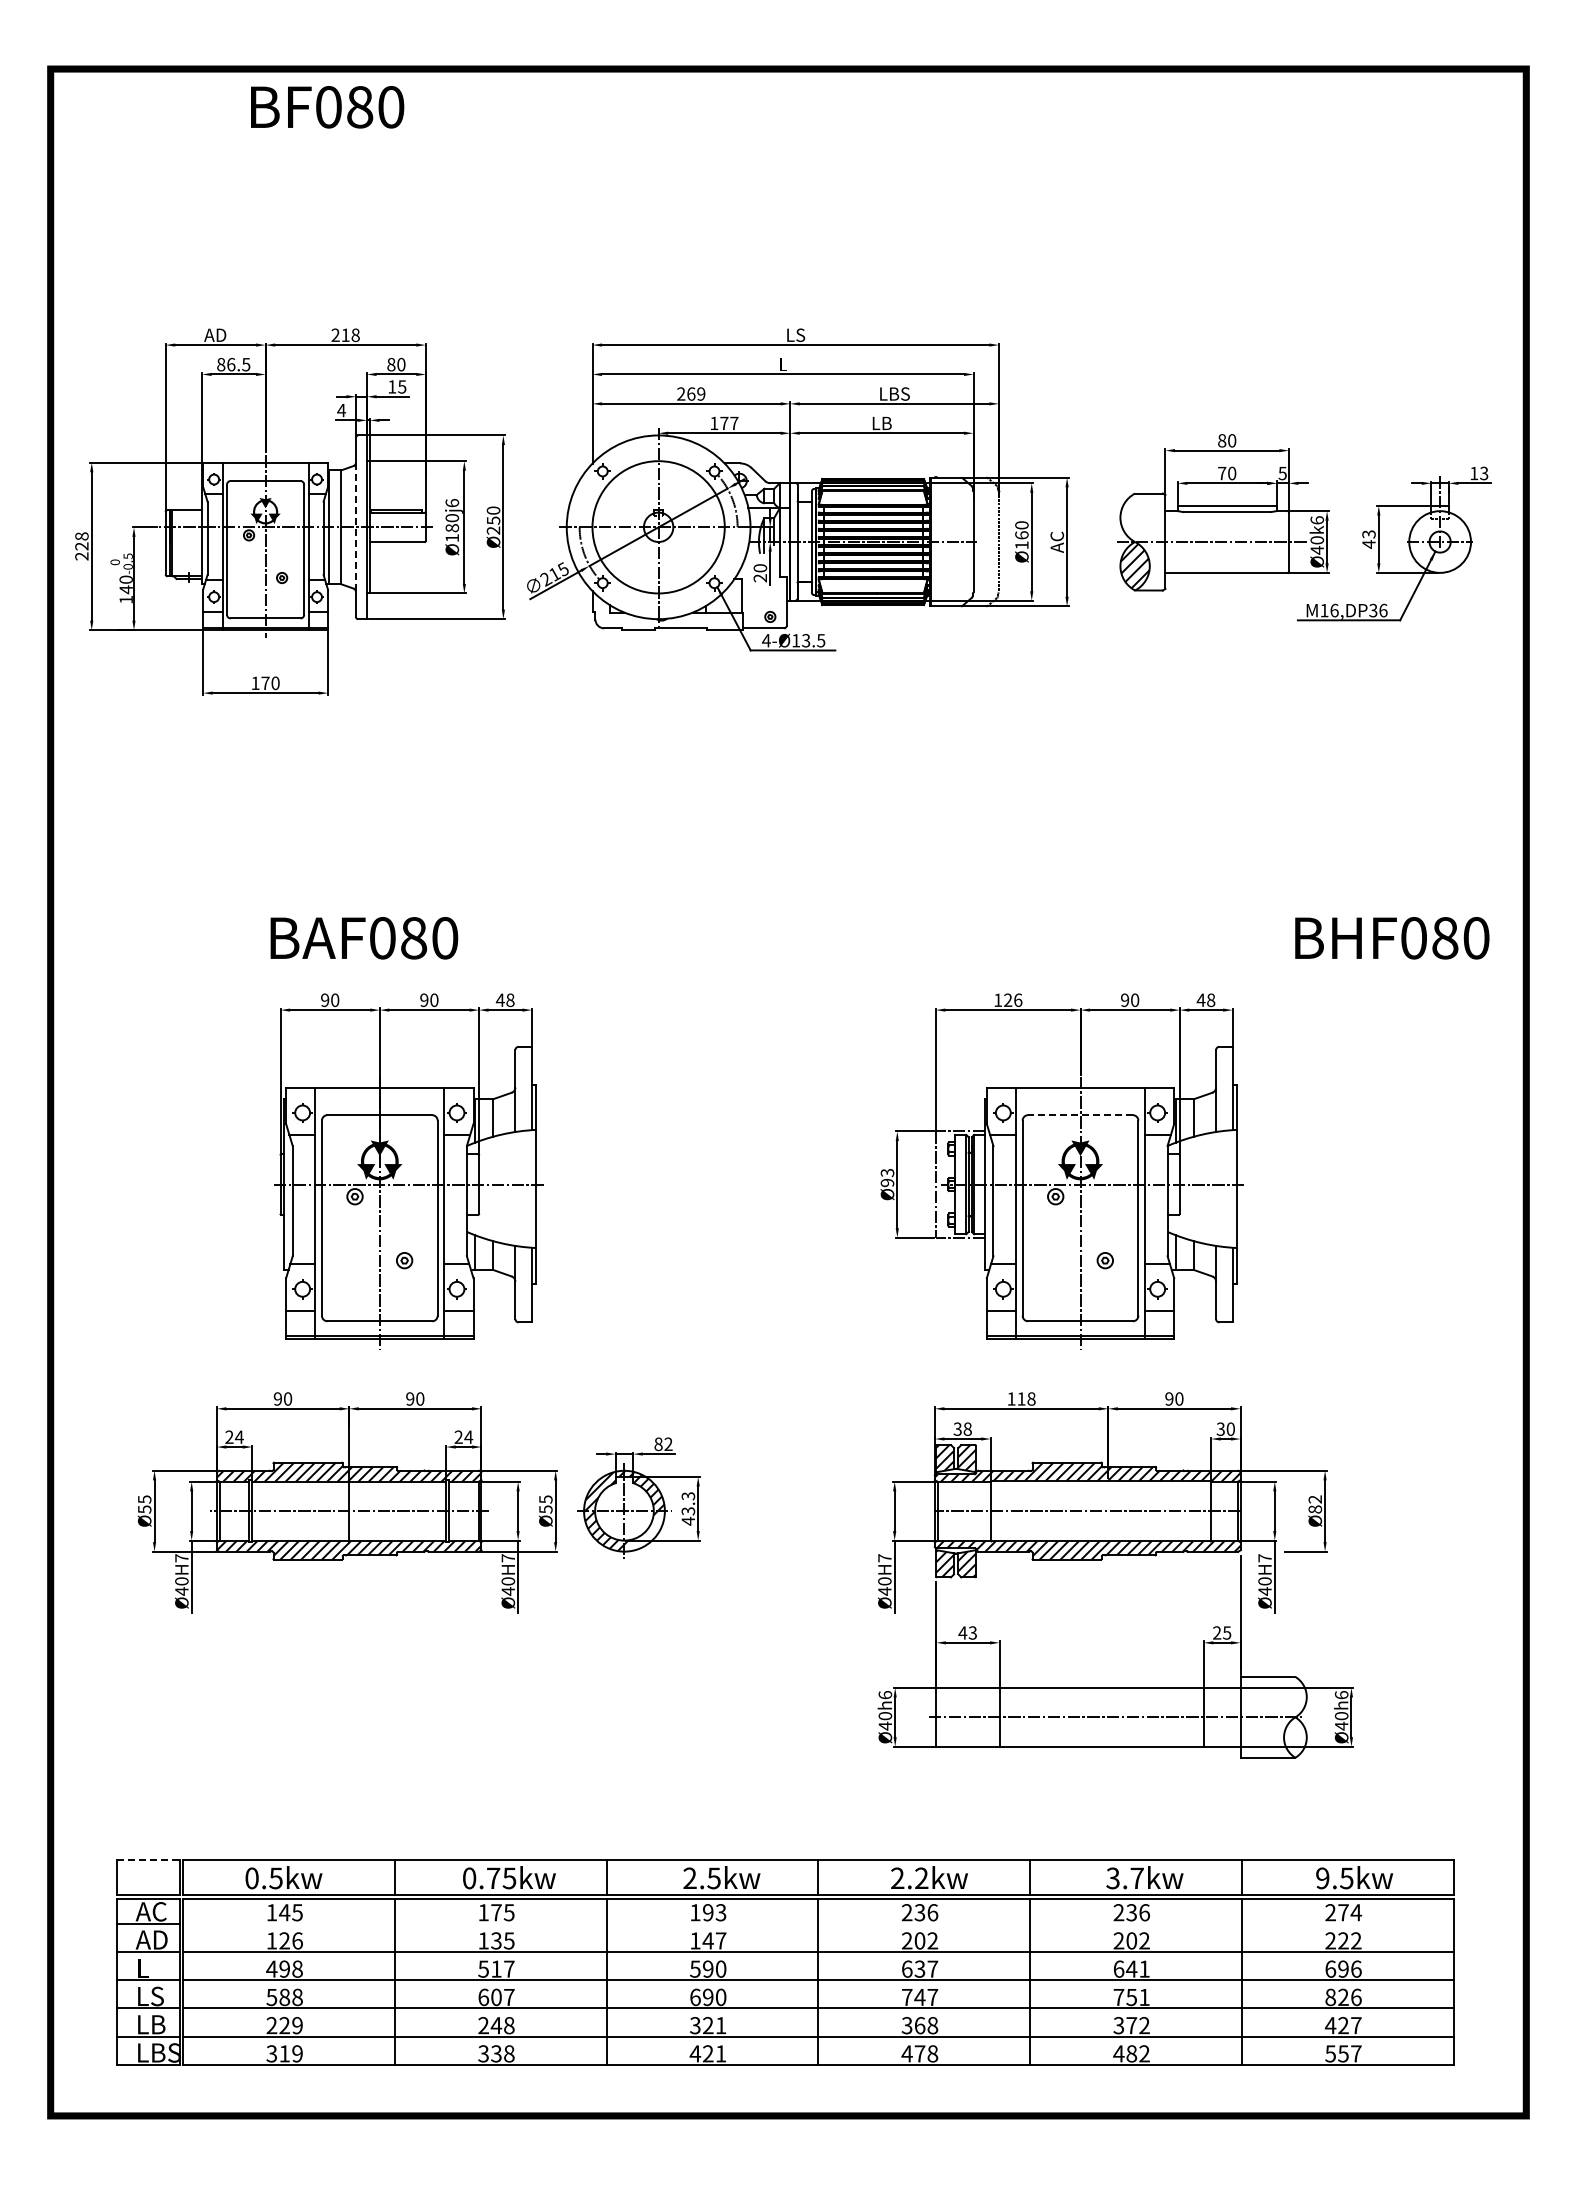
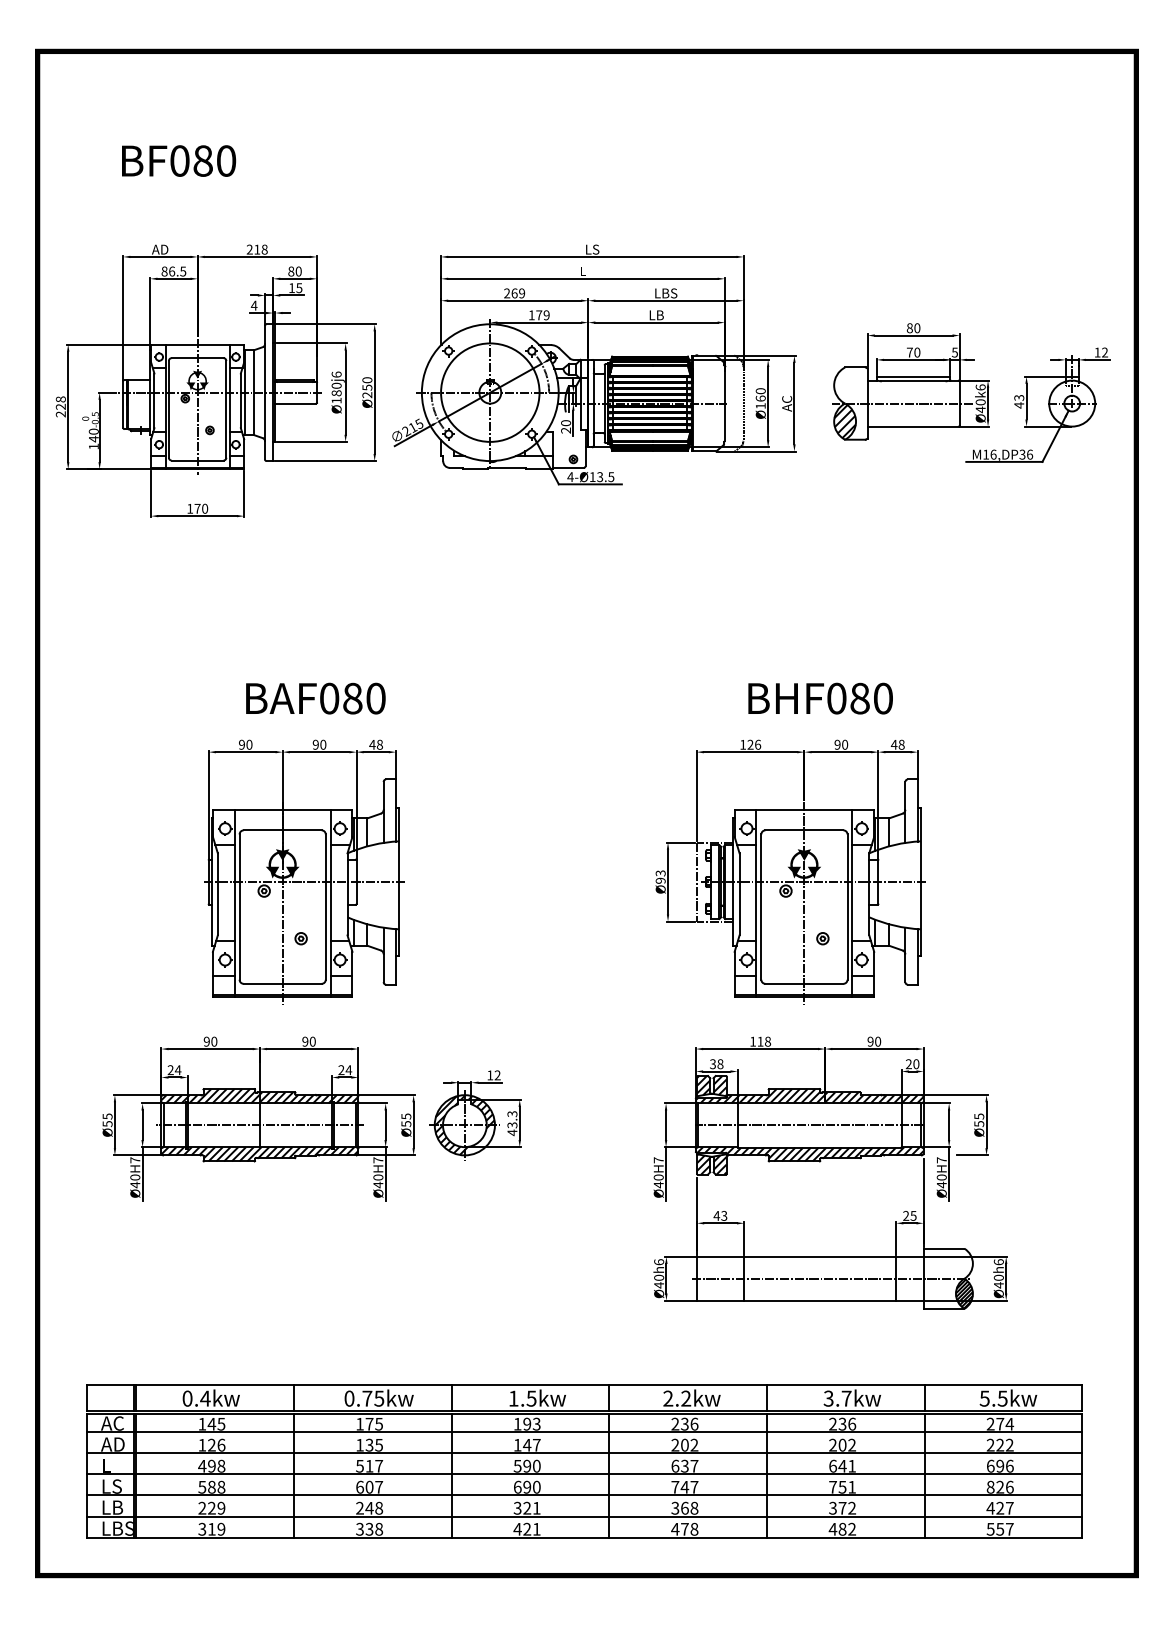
text: (327, 107) -> (178, 161), moved
text: (734, 423) -> (546, 315), 177 -> 179
text: (1484, 473) -> (1105, 352), 13 -> 12
line: (355, 527) -> (264, 392), dashed -> solid
text: (364, 938) -> (315, 698), moved
text: (1392, 938) -> (820, 698), moved
line: (1080, 1115) -> (804, 830), dashed -> solid
text: (1220, 1429) -> (908, 1064), 30 -> 20
text: (658, 1444) -> (490, 1075), 82 -> 12
text: (1315, 1504) -> (979, 1120), Ø82 -> Ø55
hatch: (1295, 1737) -> (964, 1293), added
line: (148, 1860) -> (110, 1385), dashed -> solid
text: (689, 1877) -> (513, 1398), 2.5kw -> 1.5kw
text: (275, 1878) -> (205, 1398), 0.5kw -> 0.4kw
text: (1322, 1878) -> (984, 1398), 9.5kw -> 5.5kw
line: (818, 1923) -> (609, 1432), added

